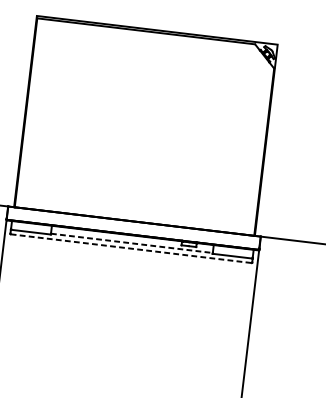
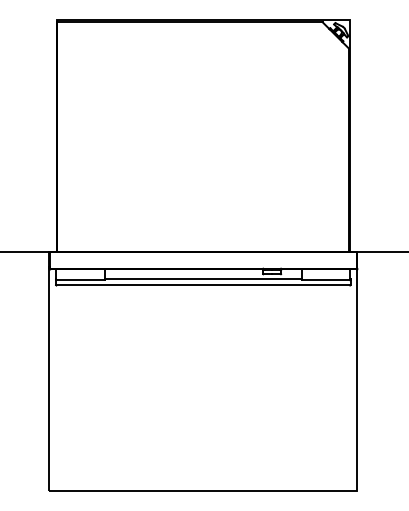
line: (132, 242) -> (203, 278), dashed -> solid
line: (131, 248) -> (203, 285), dashed -> solid

